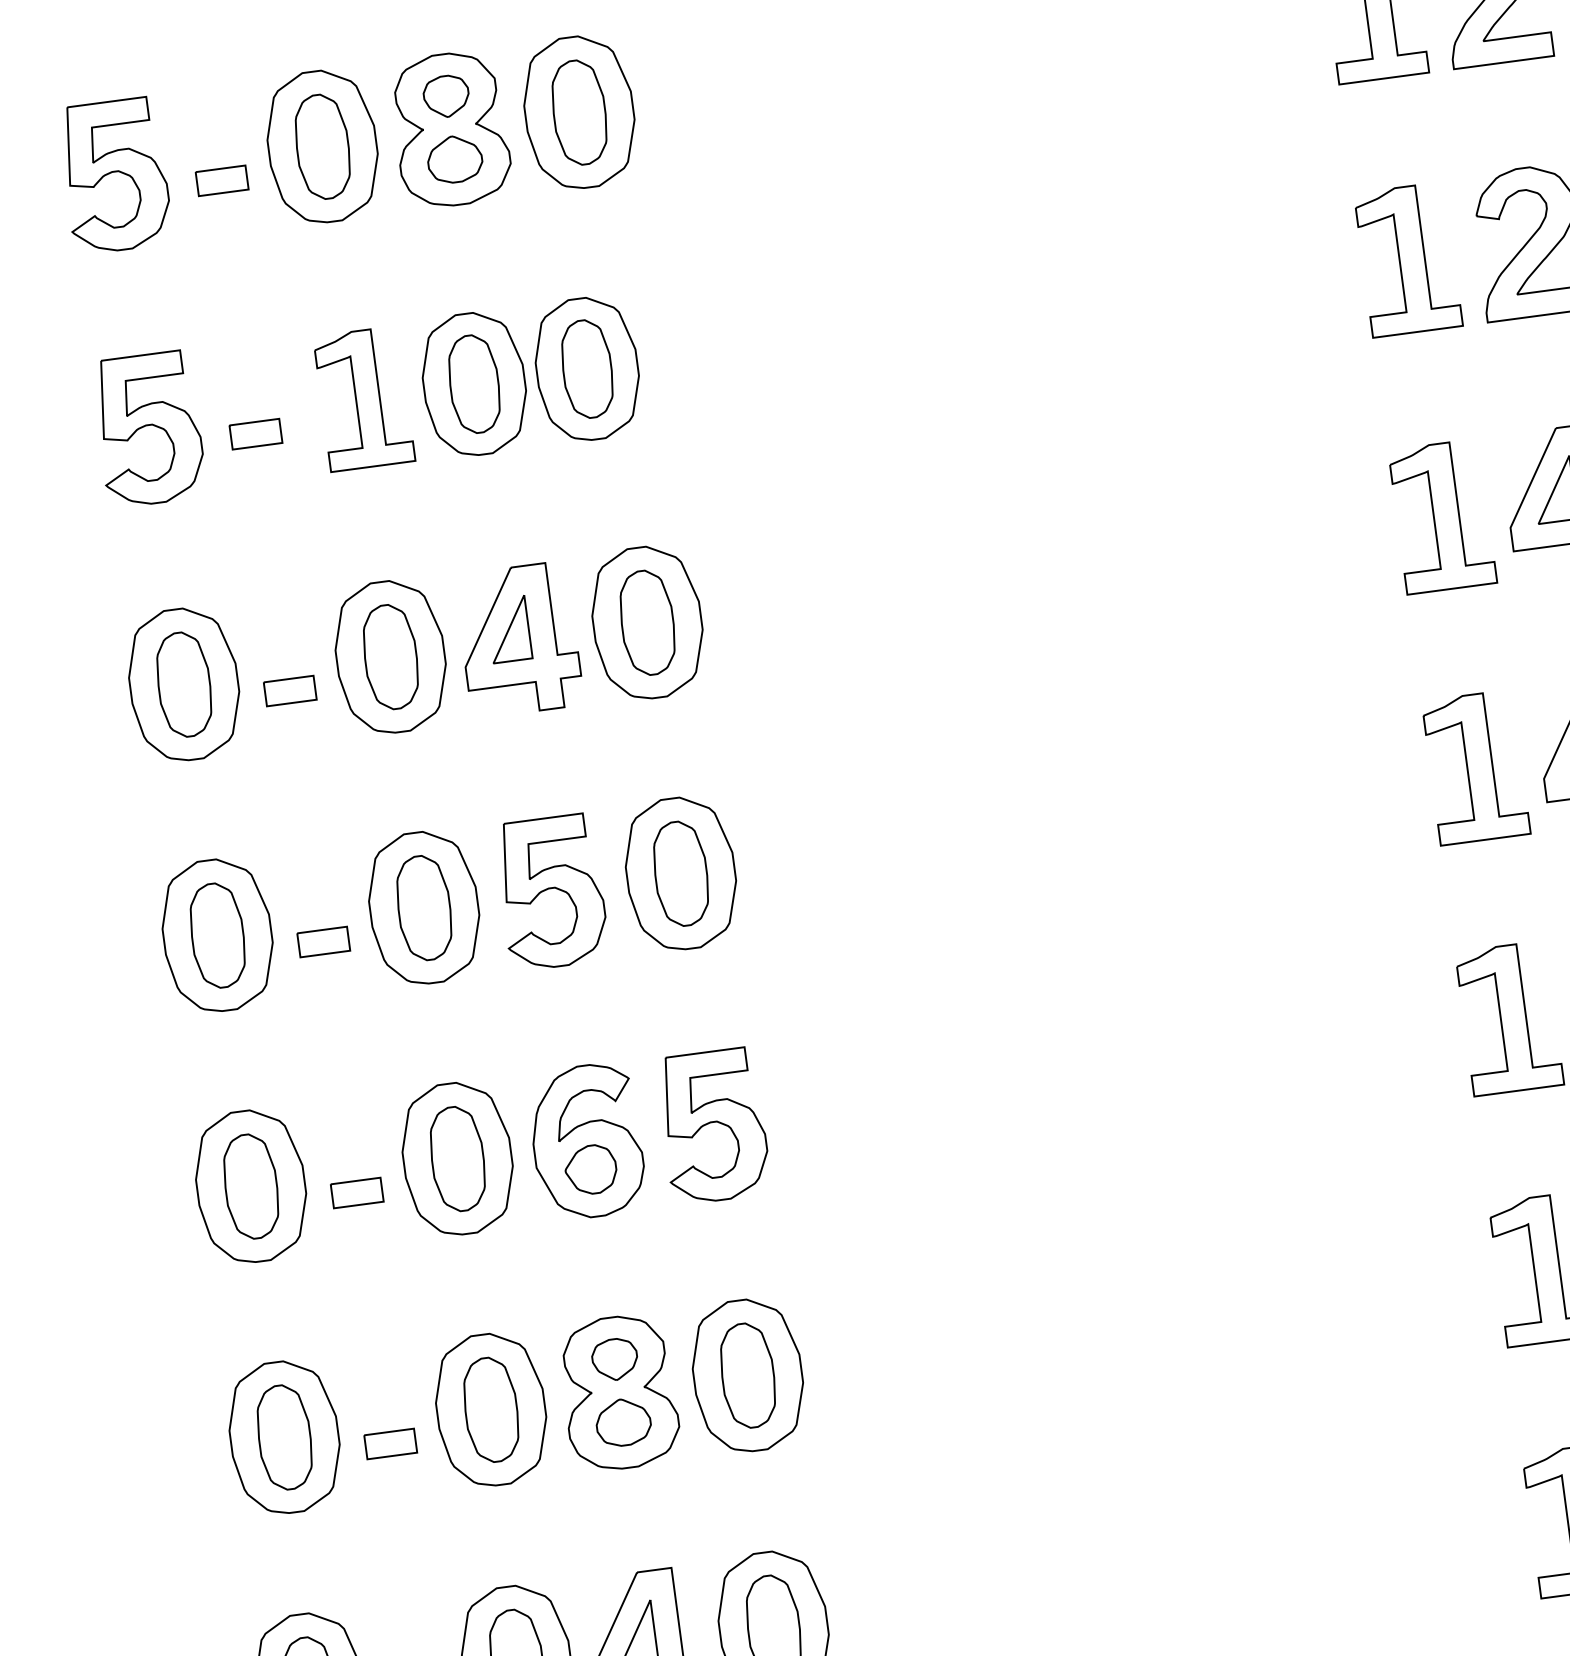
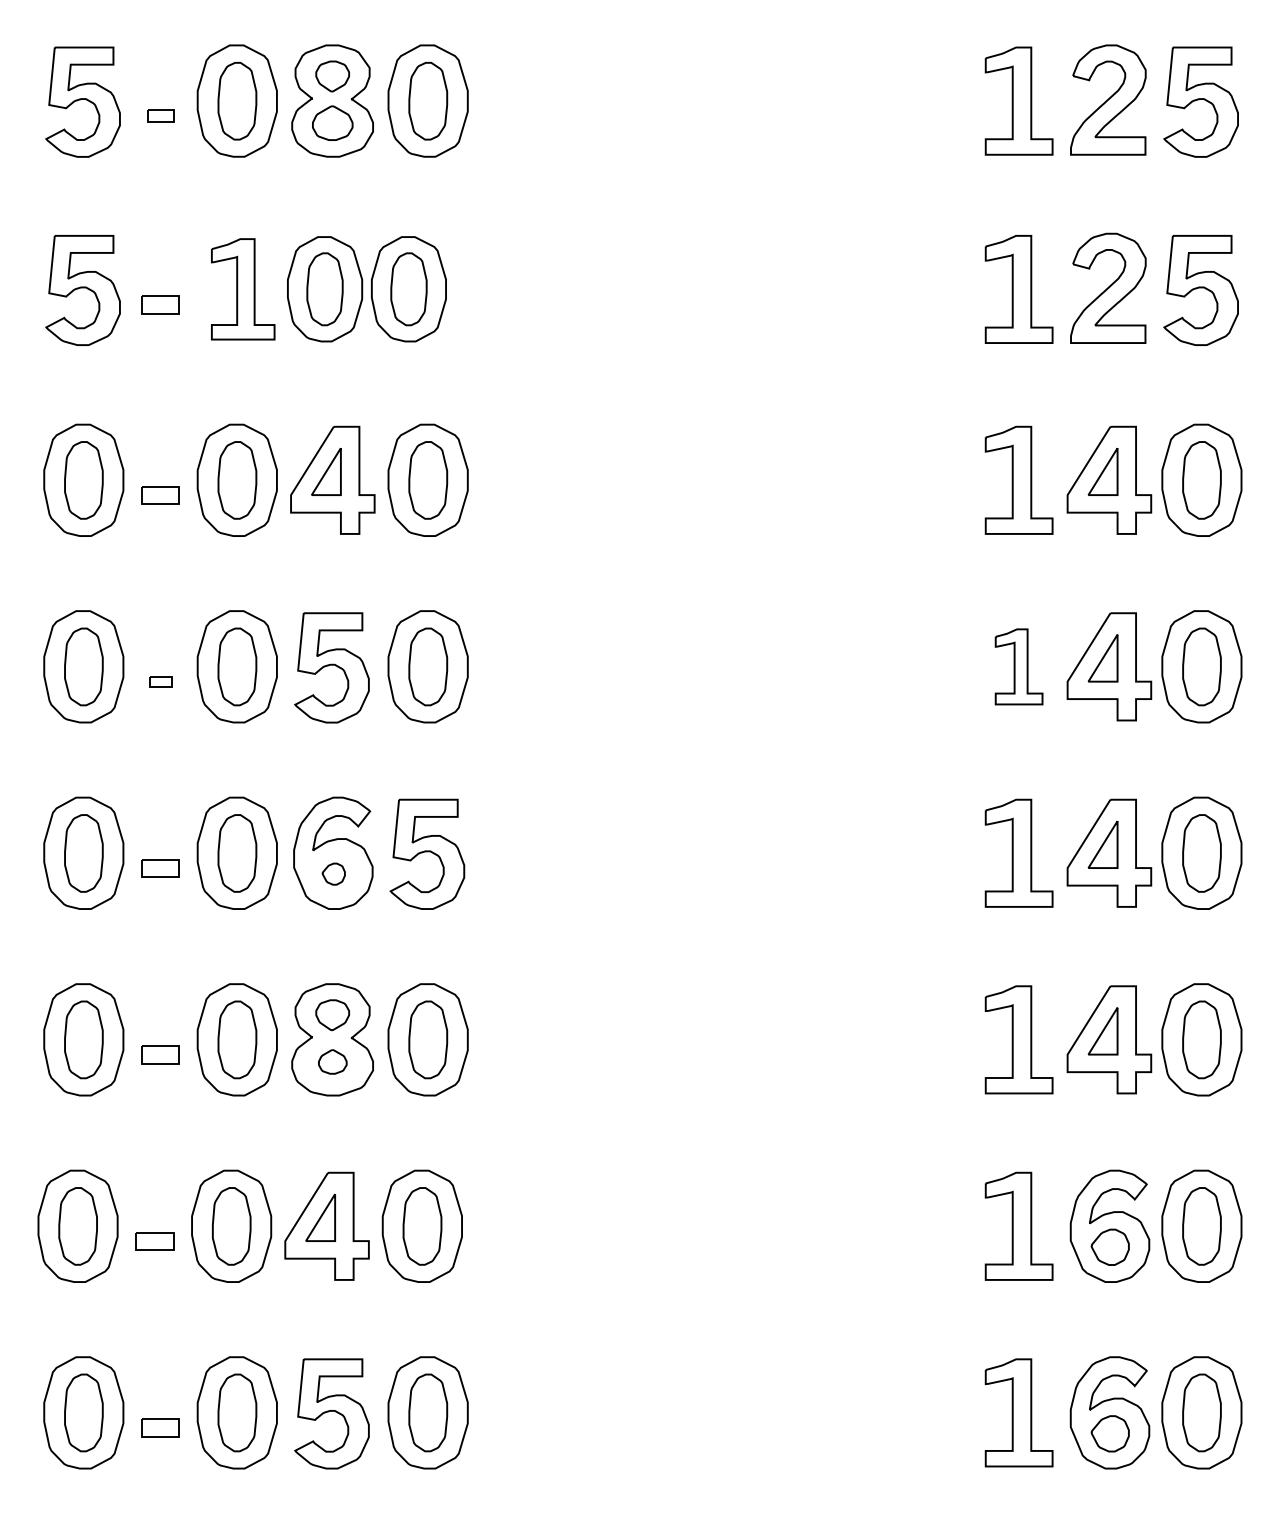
part: (221, 179) -> (160, 115), size x0.7
part: (1475, 767) -> (1018, 666), size x0.7
part: (323, 941) -> (160, 681), size x0.6
part: (590, 1168) -> (333, 873), size x0.6
part: (623, 1421) -> (332, 1061), size x0.7

